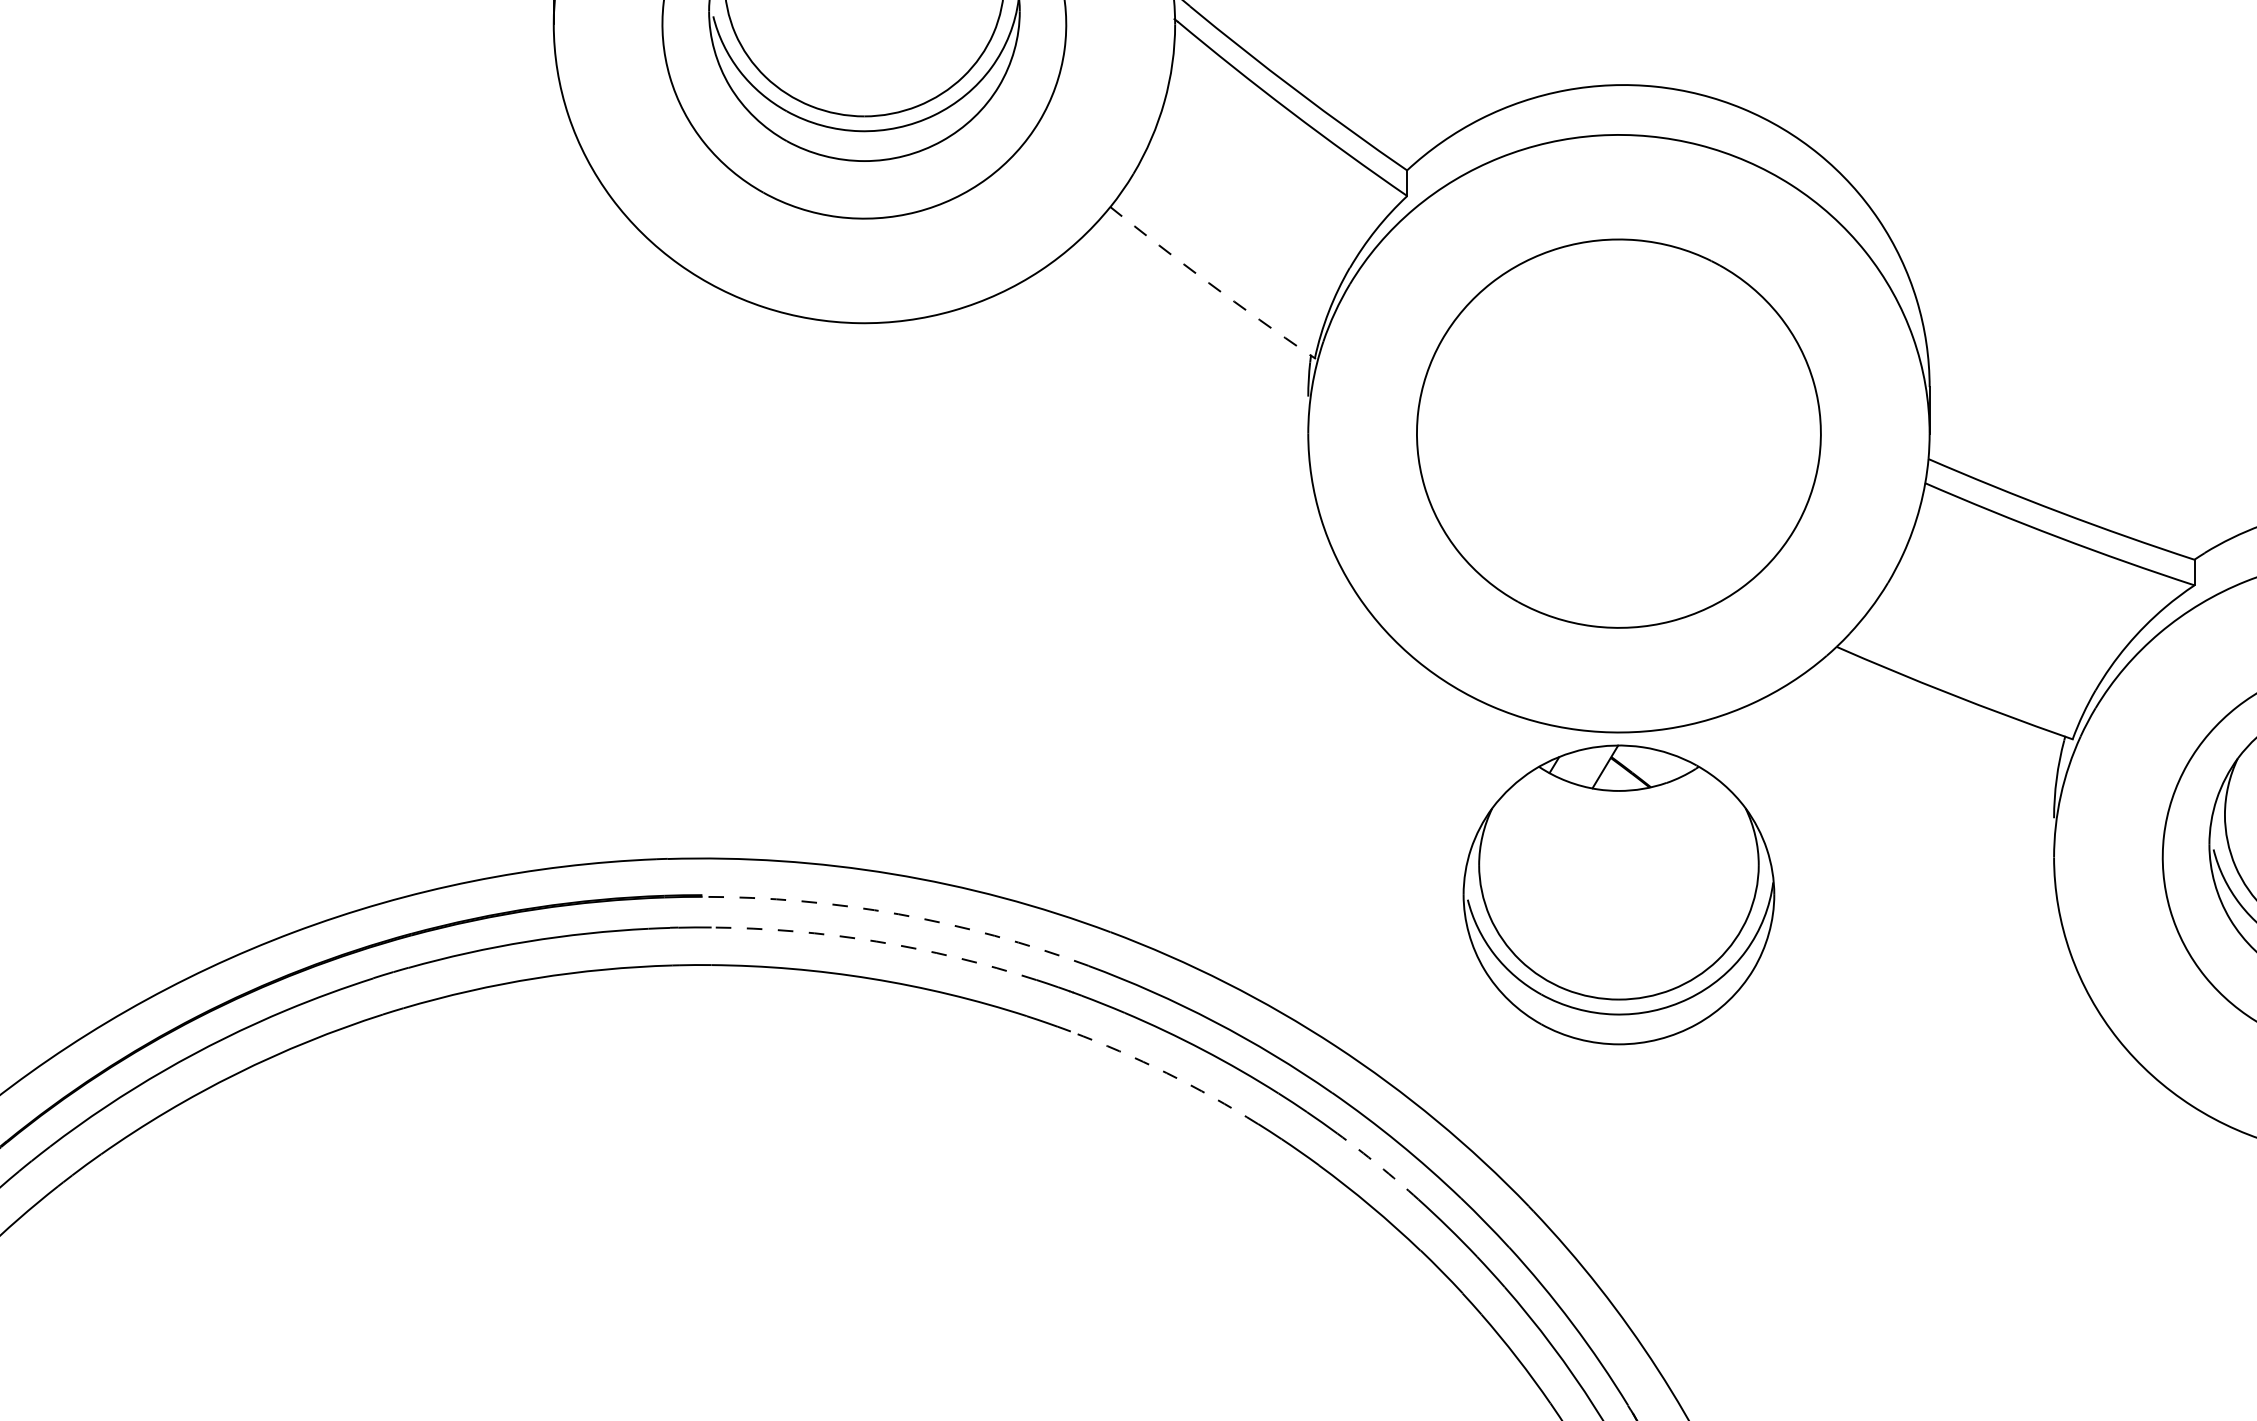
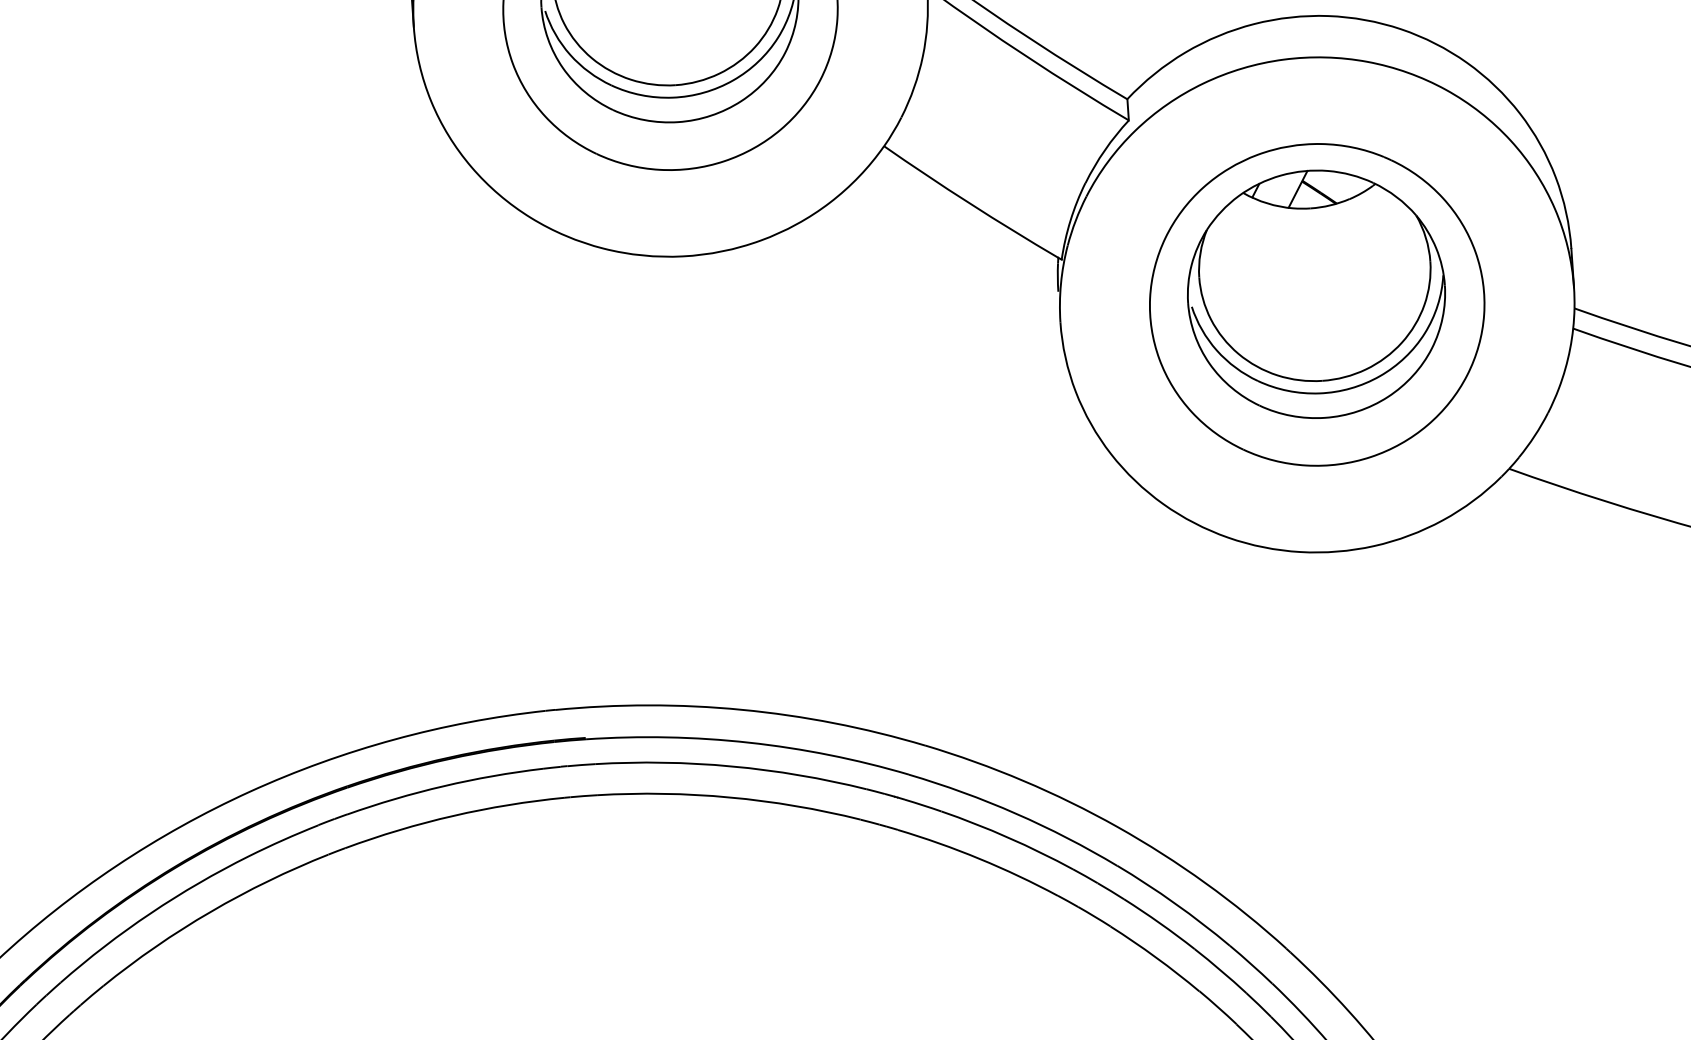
arc: (1209, 283) -> (970, 203), dashed -> solid
part: (1618, 894) -> (1316, 294), moved
arc: (898, 914) -> (748, 742), dashed -> solid
arc: (876, 941) -> (732, 766), dashed -> solid
arc: (1166, 1073) -> (979, 859), dashed -> solid
arc: (1378, 1165) -> (1159, 923), dashed -> solid

